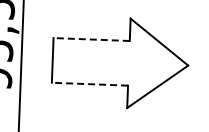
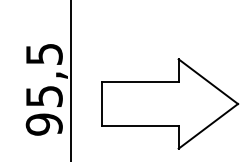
line: (91, 39) -> (140, 81), dashed -> solid
line: (89, 84) -> (140, 126), dashed -> solid

